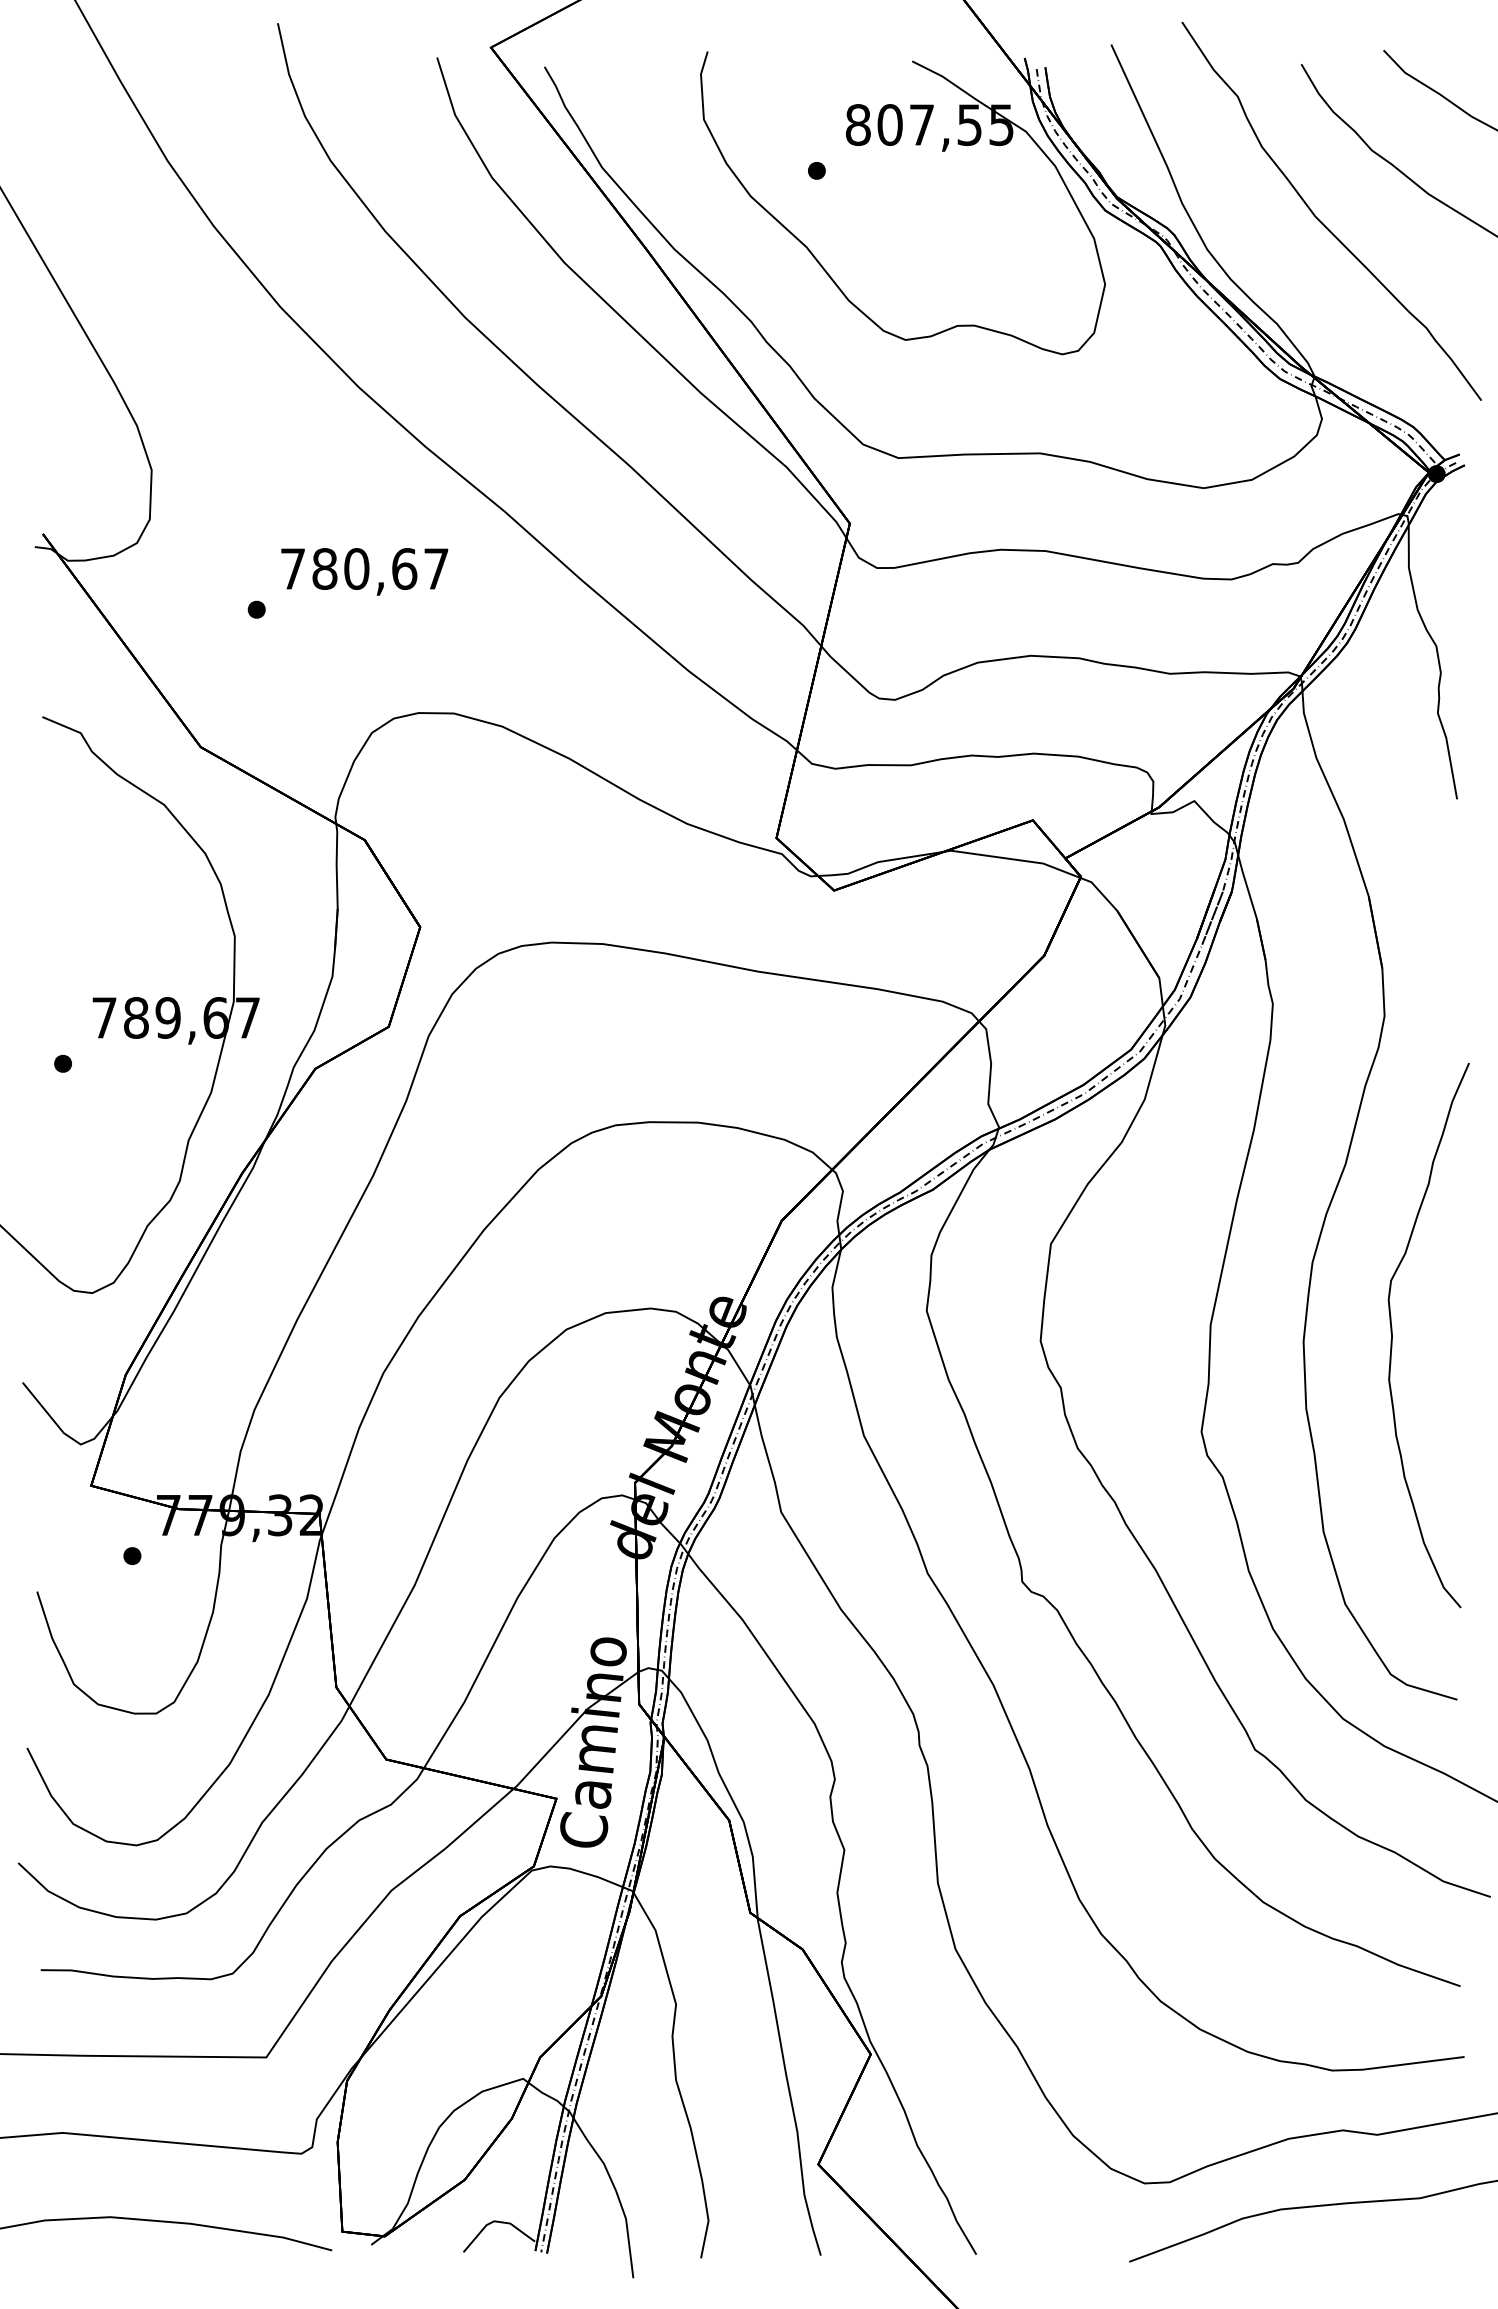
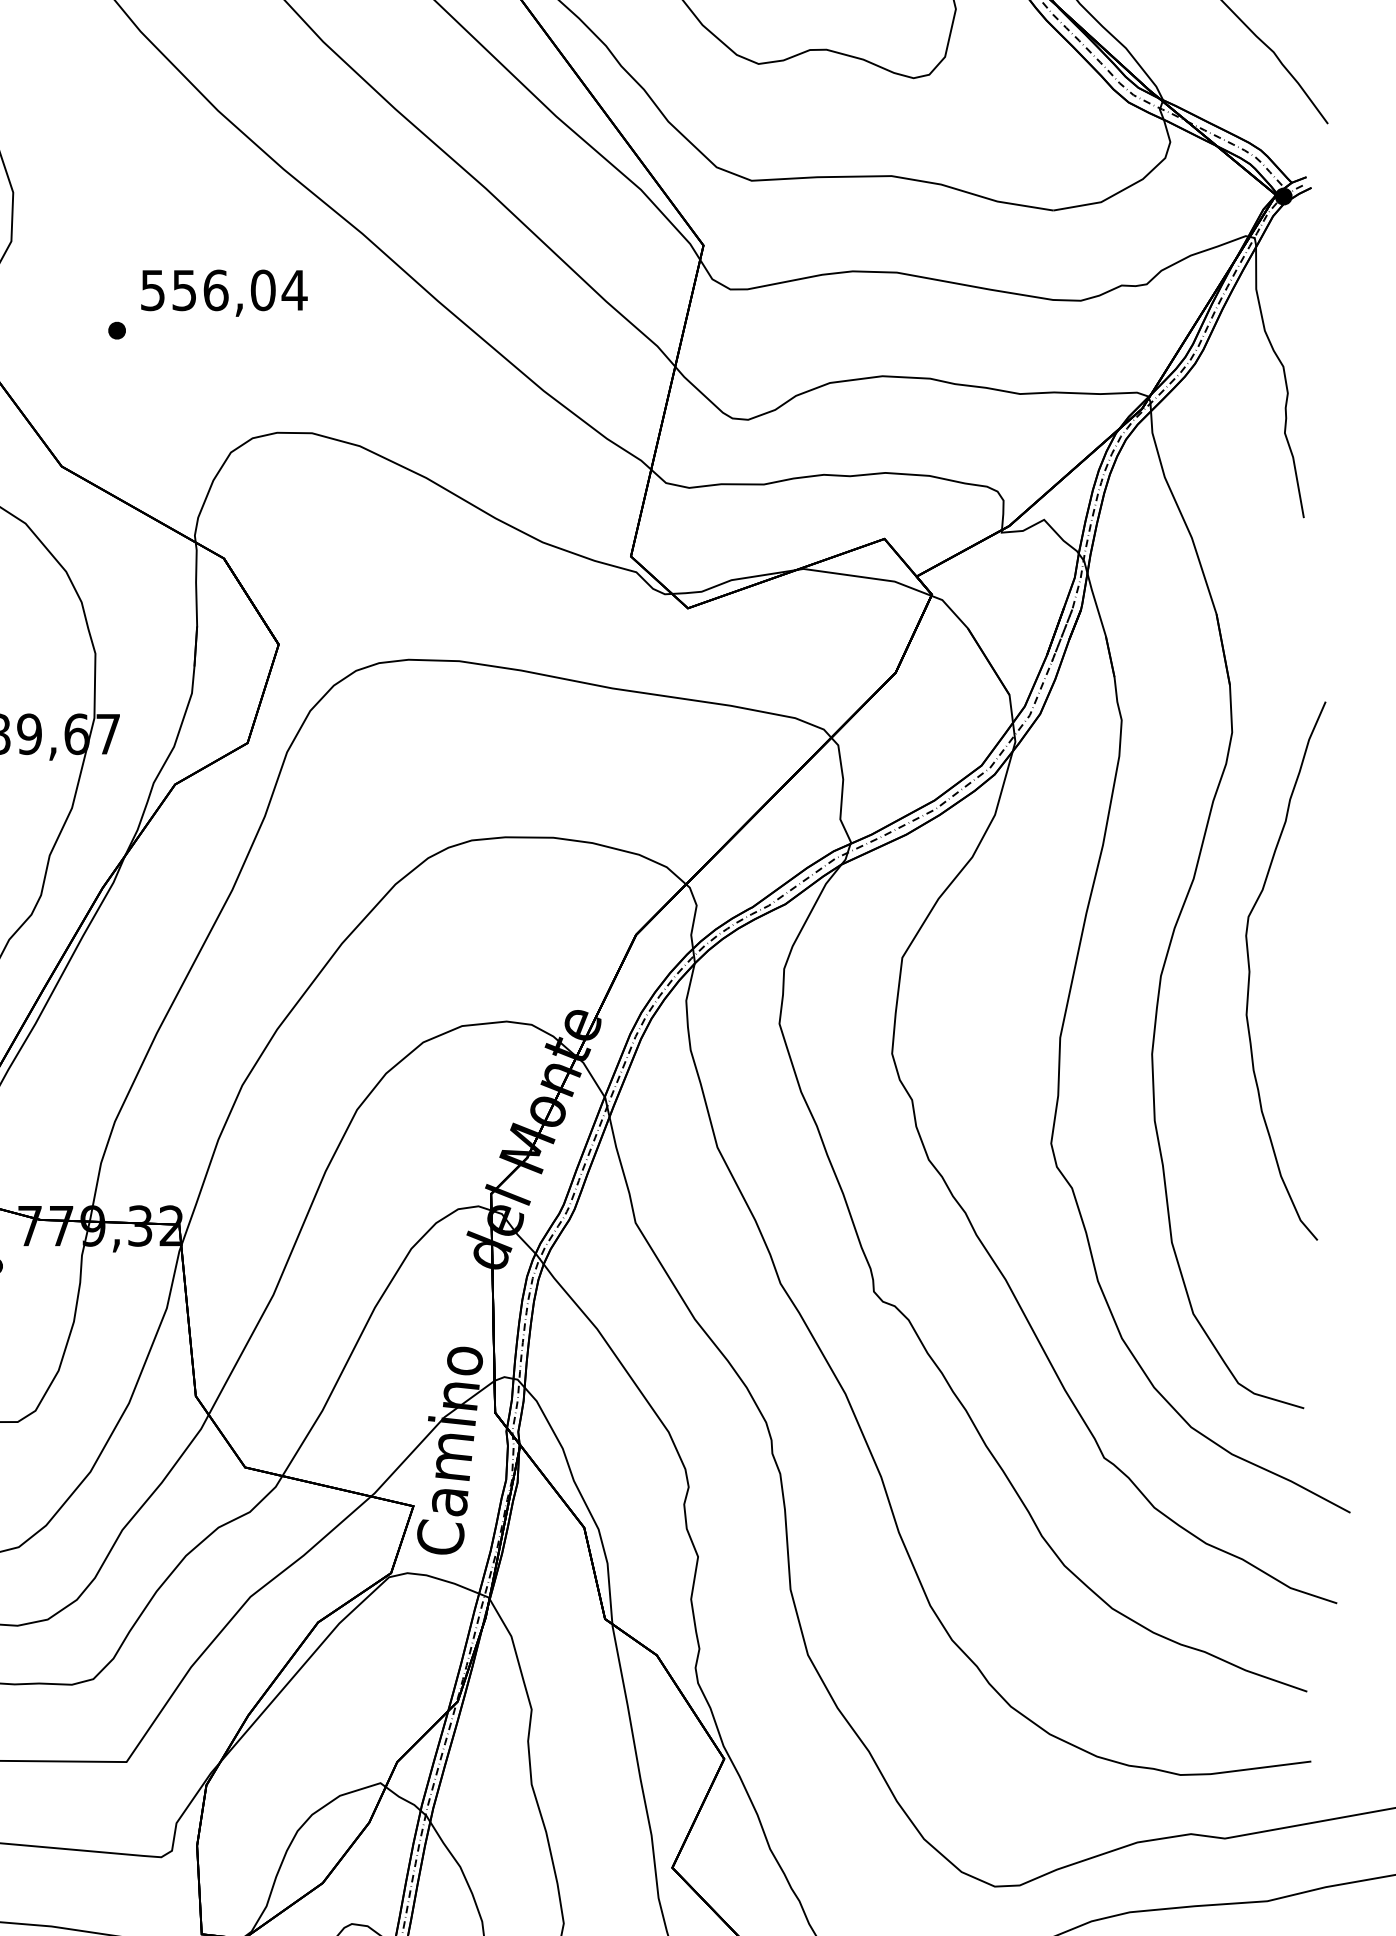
text: (365, 568) -> (224, 289), 780,67 -> 556,04
curve: (1392, 1335) -> (1249, 971), moved

